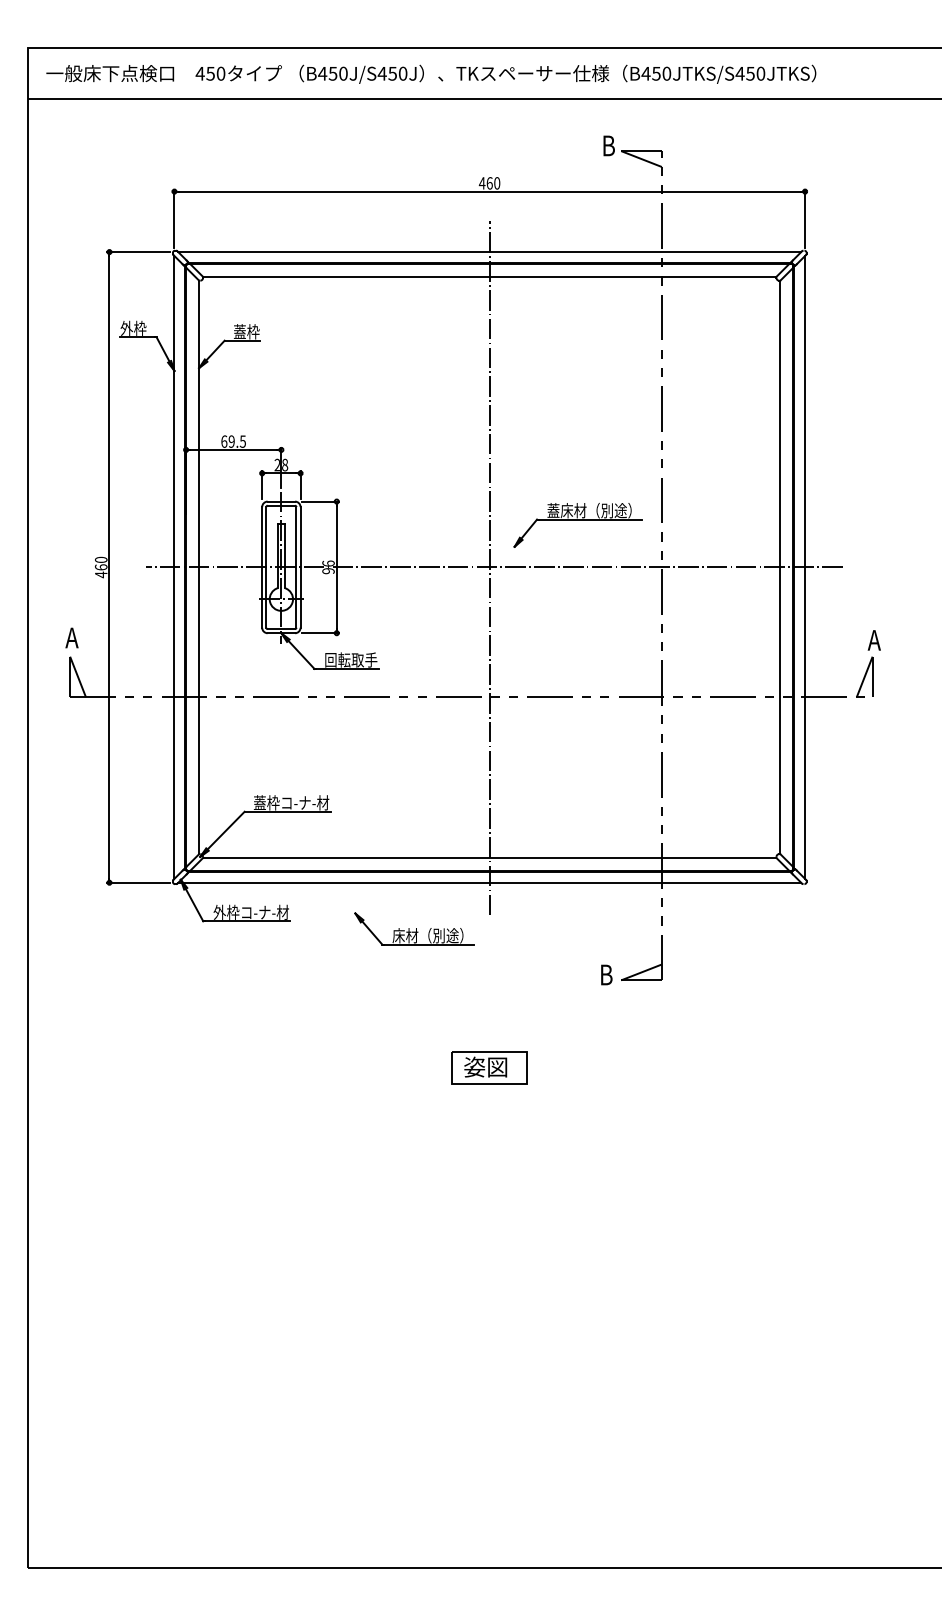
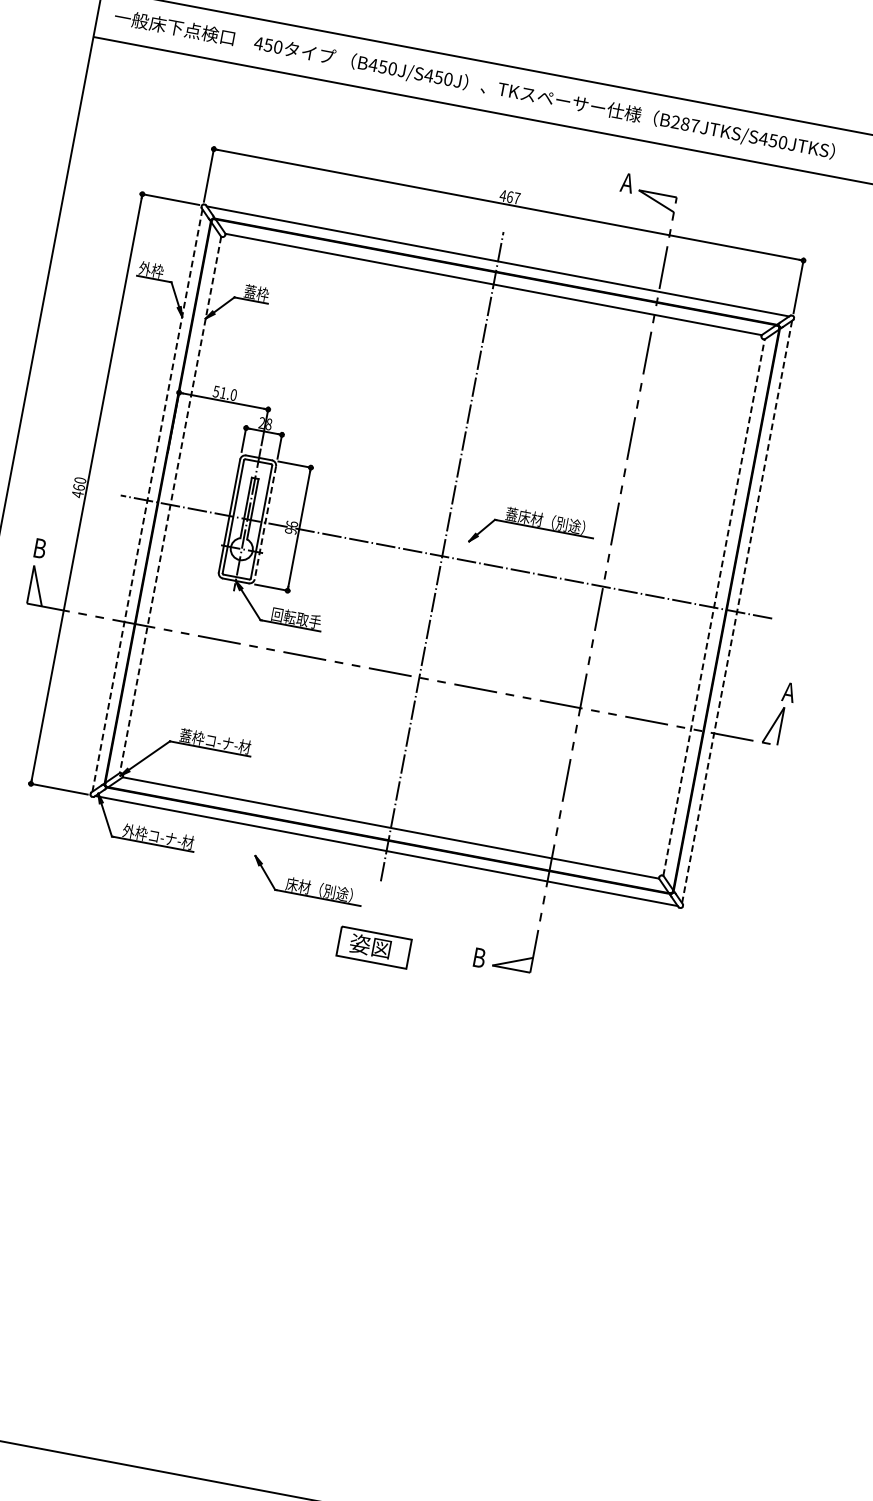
text: (656, 73) -> (685, 123), B450JTKS/S450JTKS -> B287JTKS/S450JTKS
text: (607, 145) -> (626, 182), B -> A
text: (497, 183) -> (517, 198), 460 -> 467
text: (233, 441) -> (224, 393), 69.5 -> 51.0
line: (174, 567) -> (147, 500), solid -> dashed
line: (199, 567) -> (170, 505), solid -> dashed
line: (300, 567) -> (265, 522), solid -> dashed
line: (780, 567) -> (714, 607), solid -> dashed
line: (805, 567) -> (737, 612), solid -> dashed
text: (71, 637) -> (38, 547), A -> B
part: (489, 1067) -> (373, 947), moved

